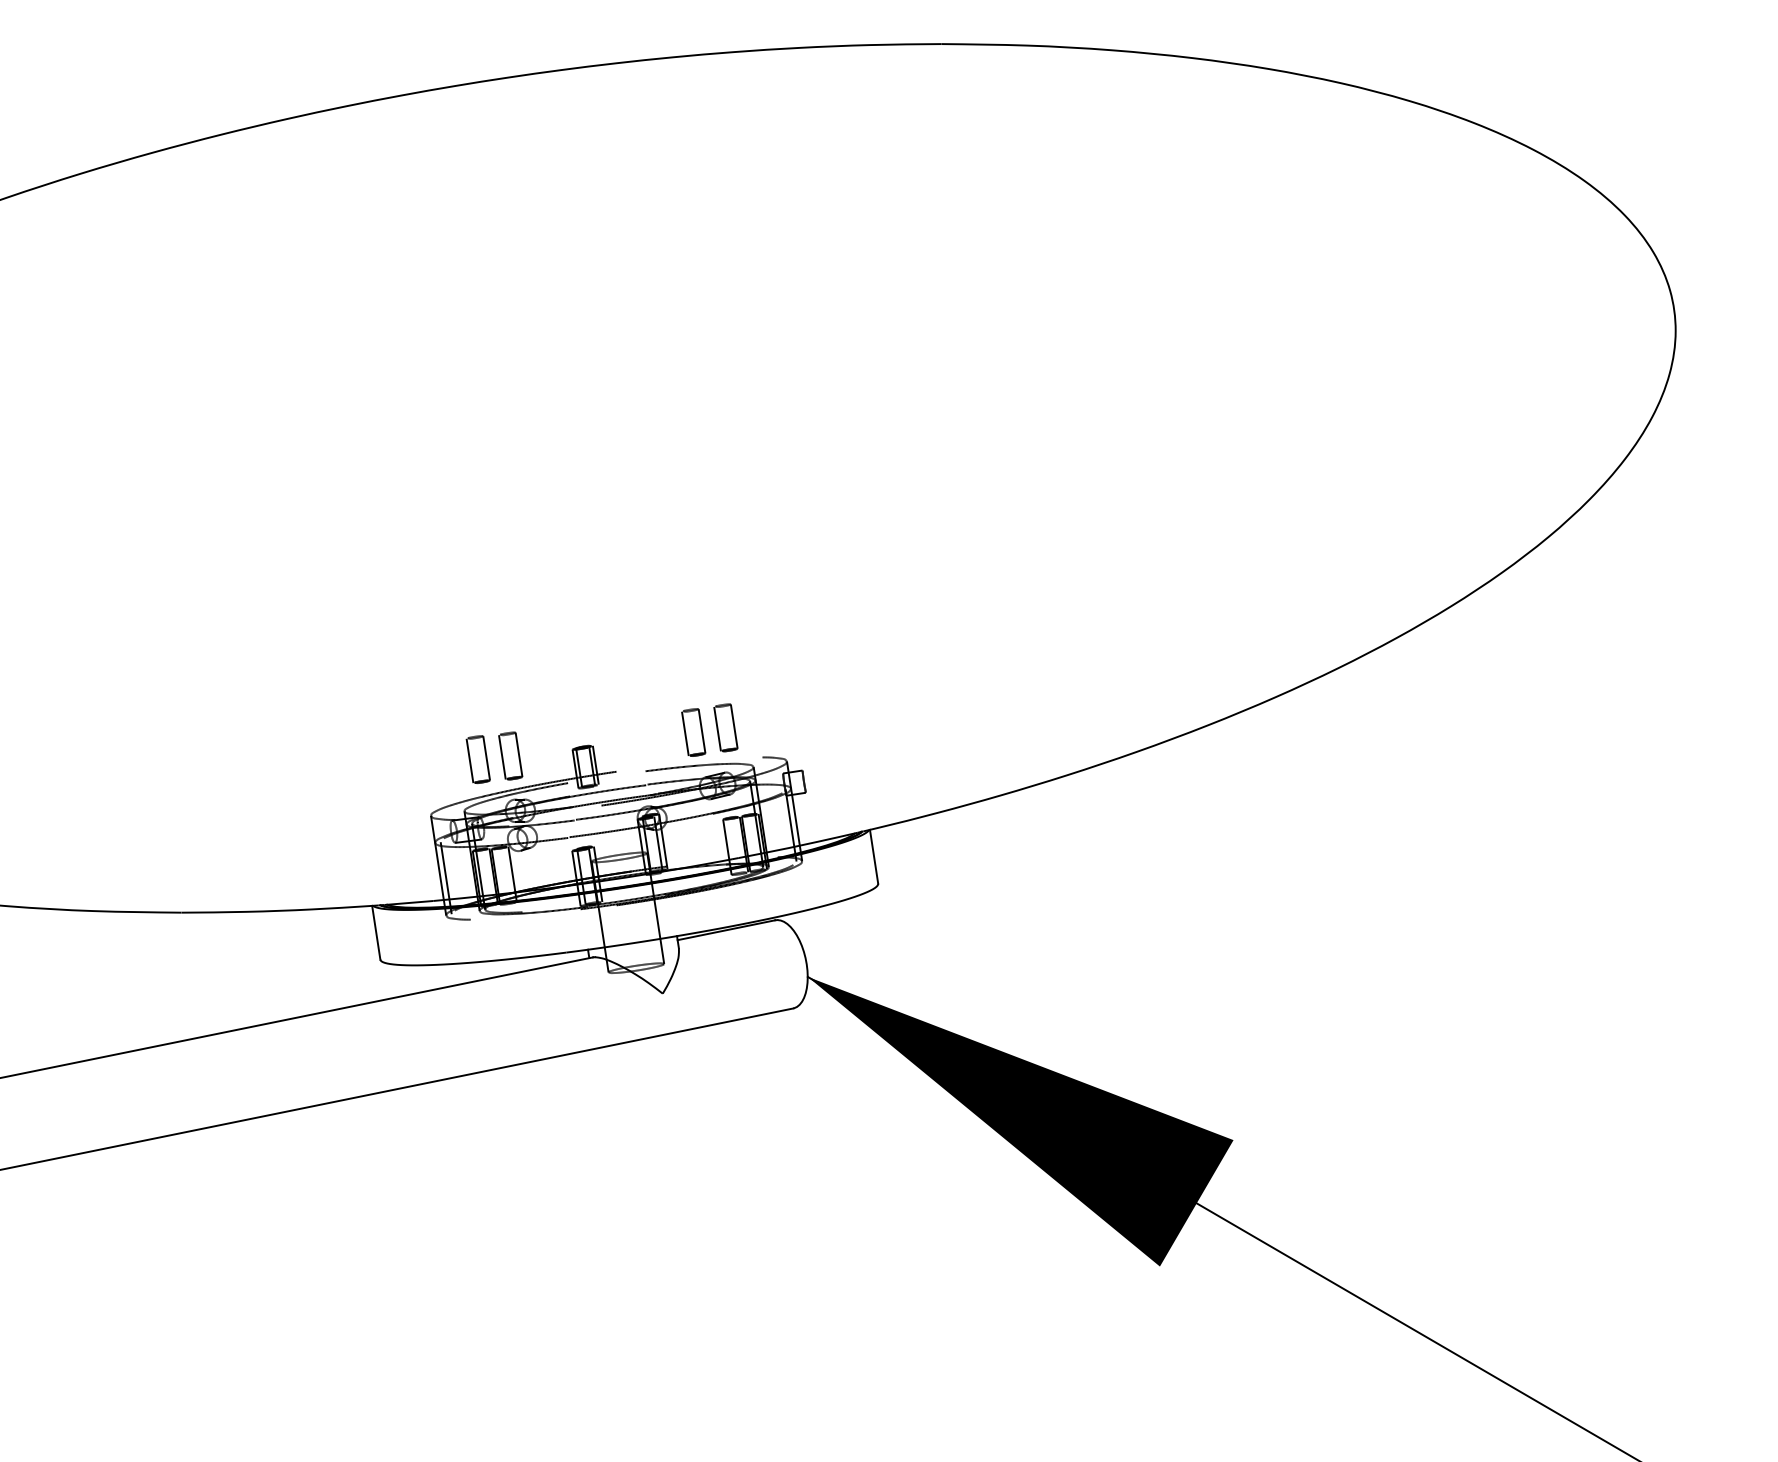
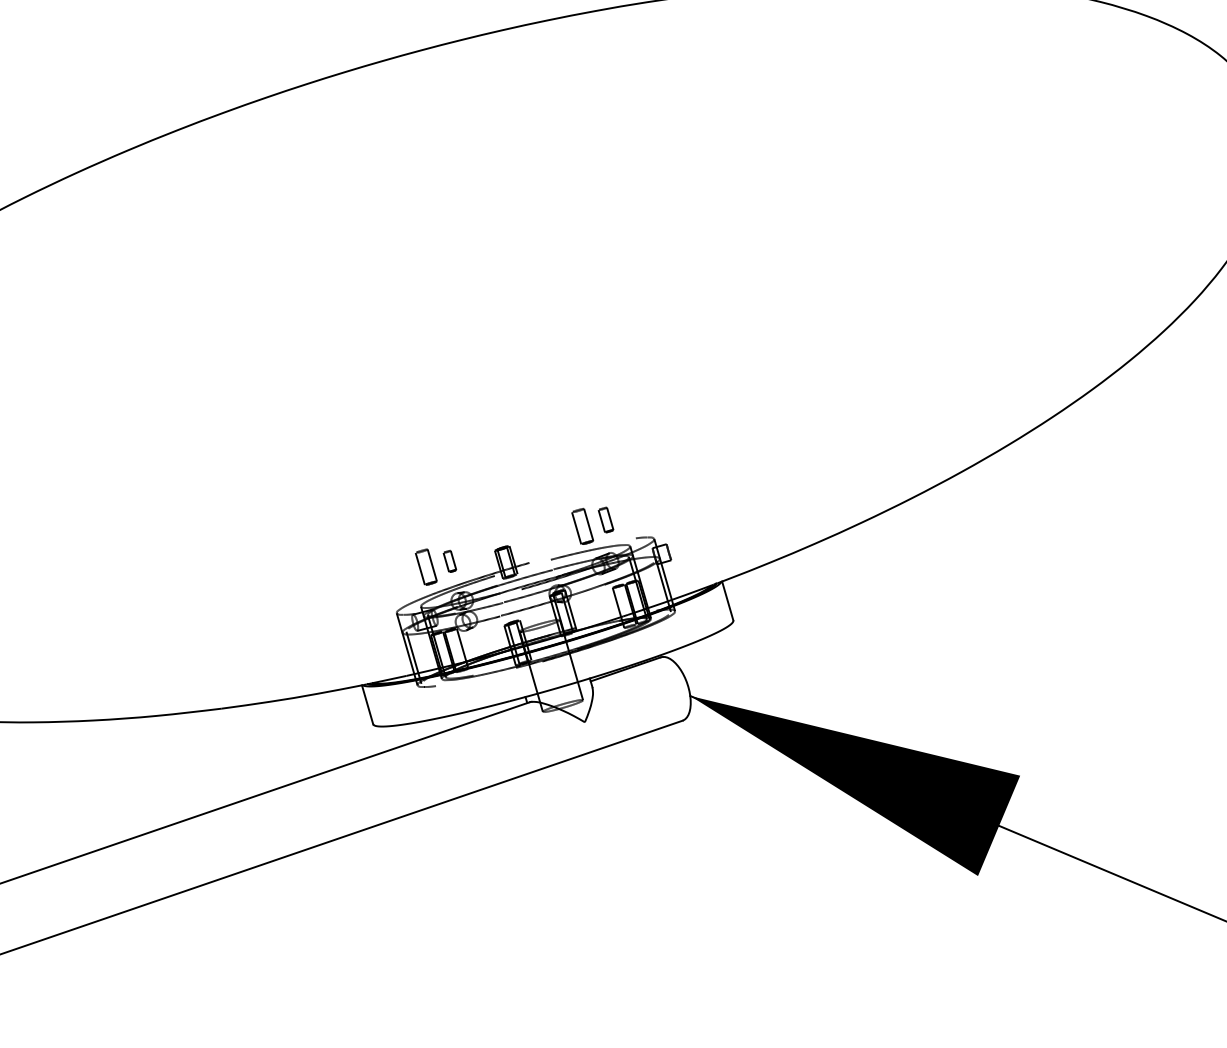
part: (725, 727) -> (605, 519), size x0.7
part: (510, 755) -> (449, 561), size x0.6

